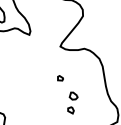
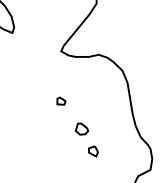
part: (70, 110) -> (92, 151), moved

